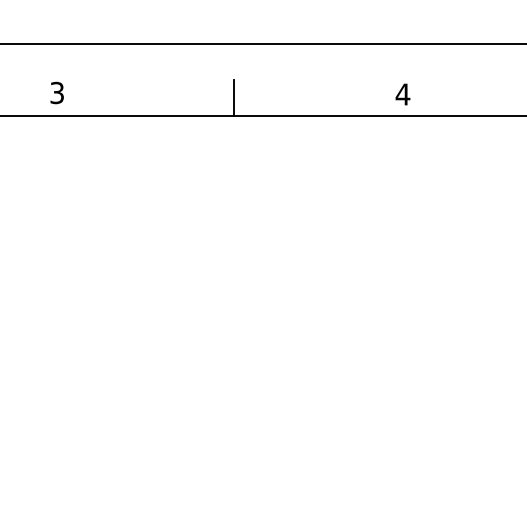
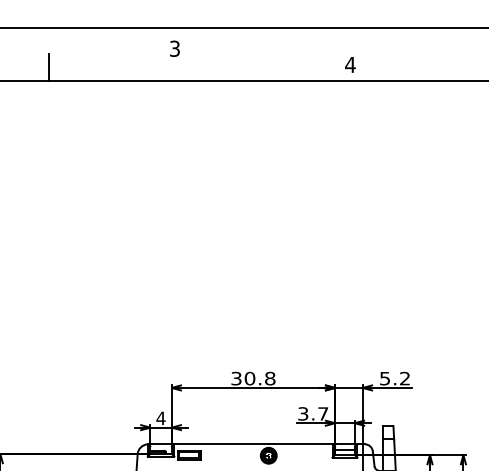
text: (56, 92) -> (174, 48), moved
text: (403, 93) -> (350, 64), moved
line: (233, 98) -> (304, 67), removed

